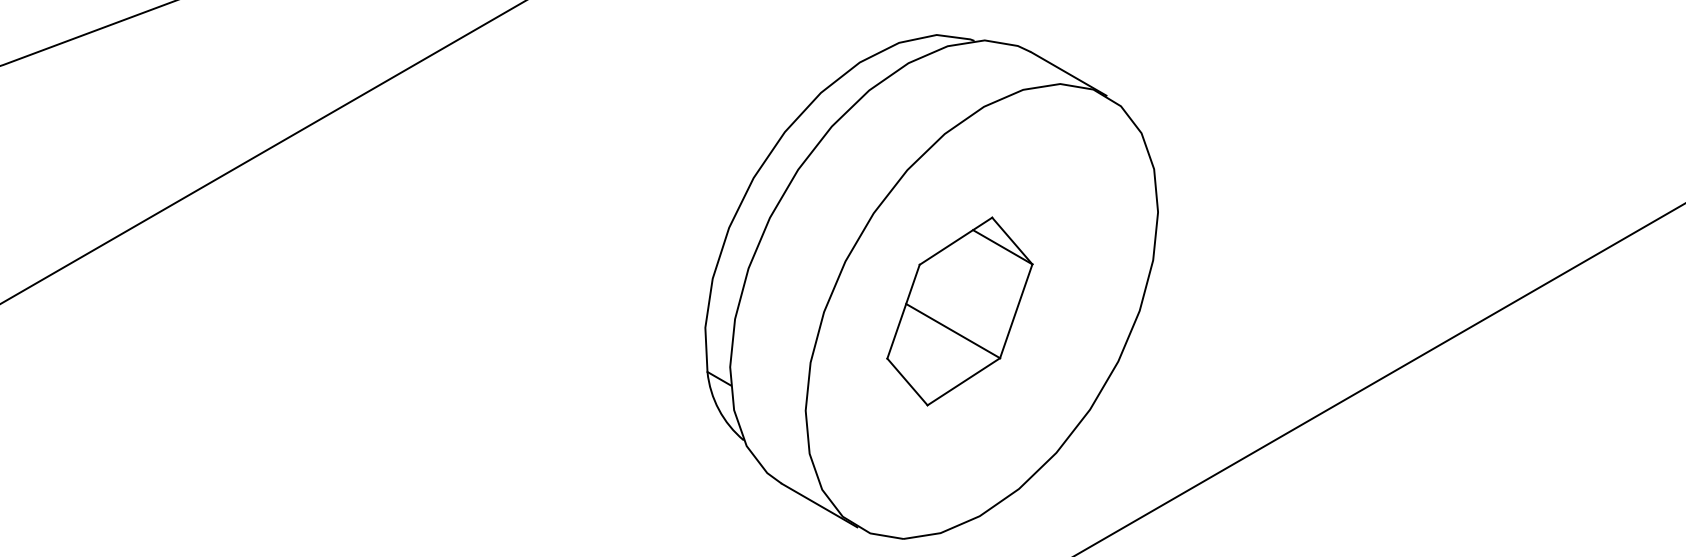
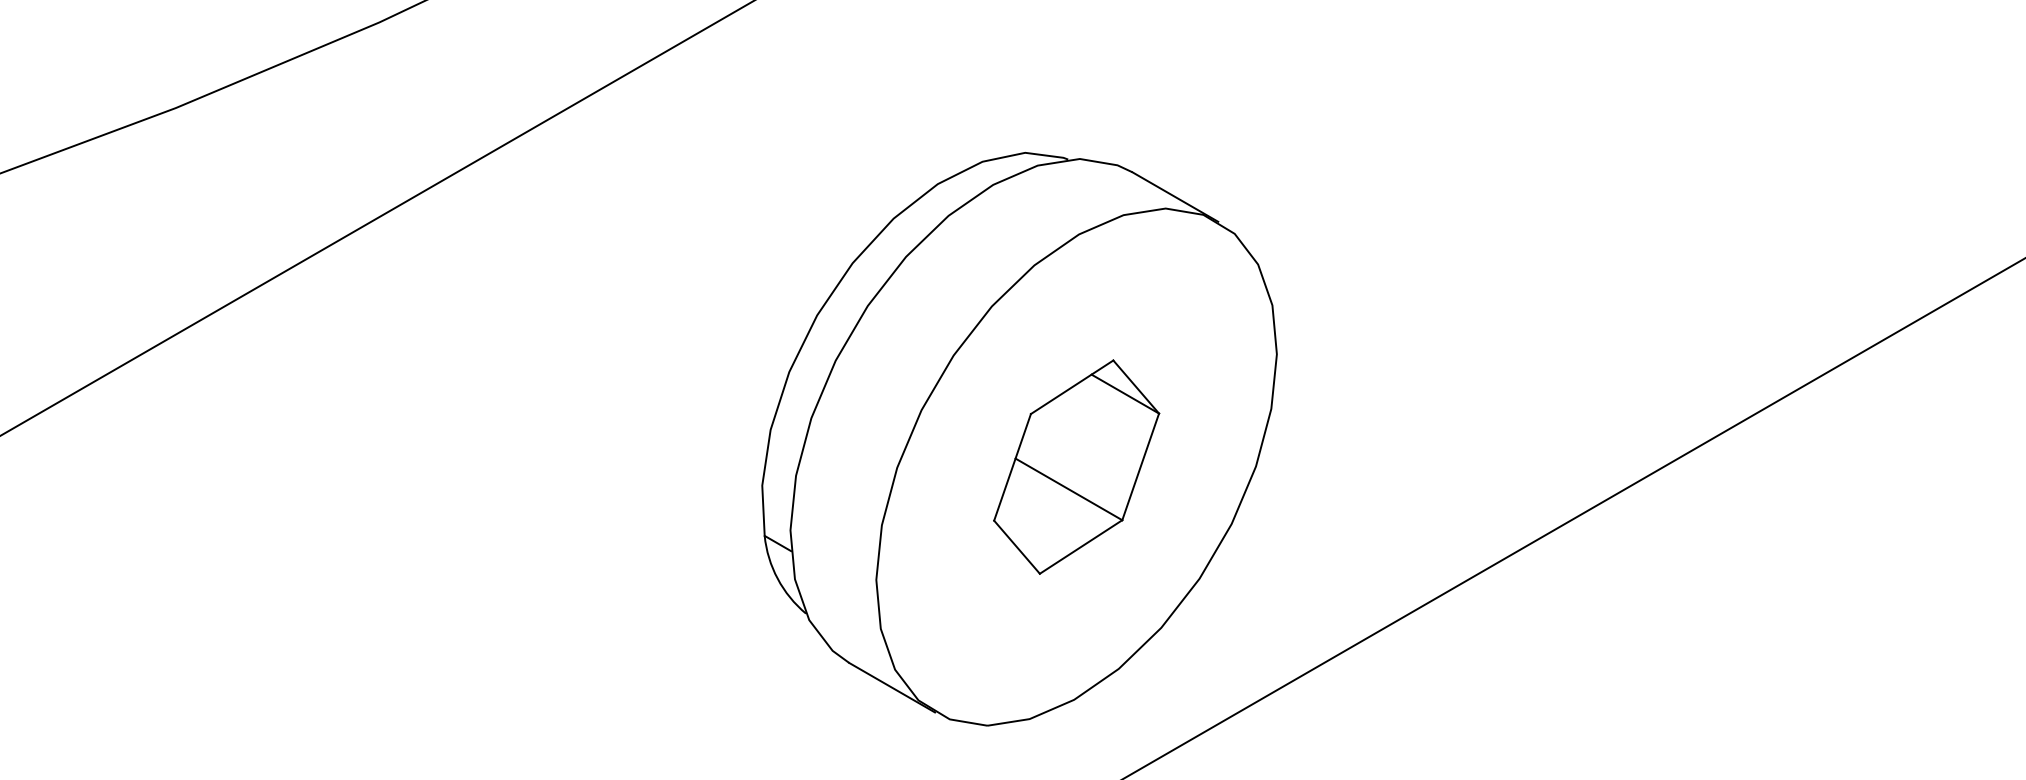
part: (959, 310) -> (1076, 466), moved

